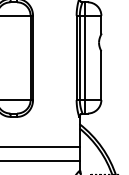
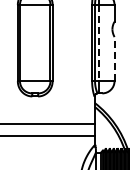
line: (84, 58) -> (99, 43), solid -> dashed
line: (101, 75) -> (114, 58), solid -> dashed

